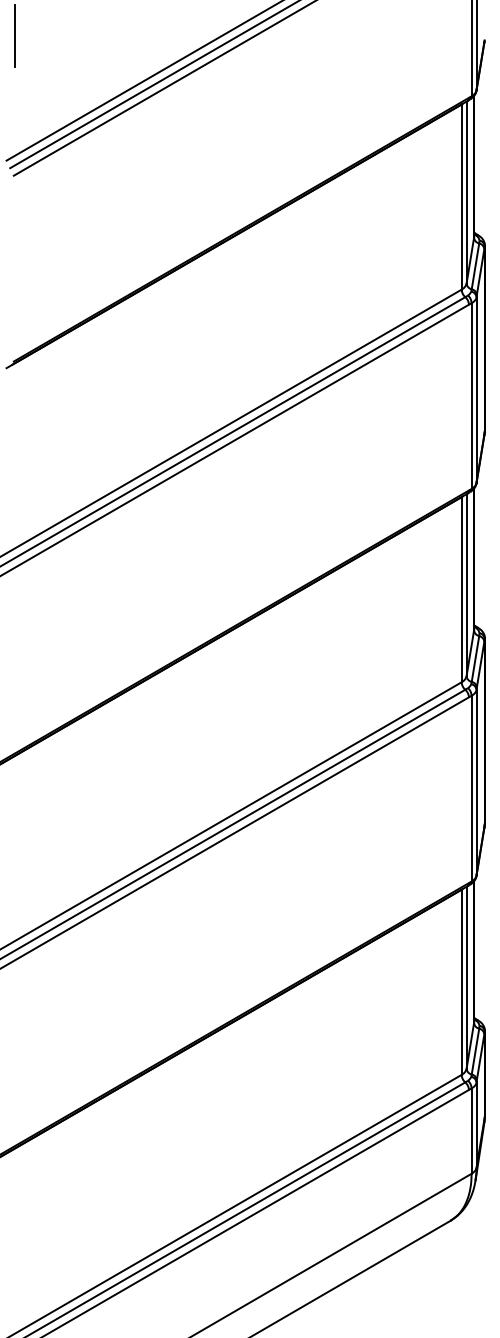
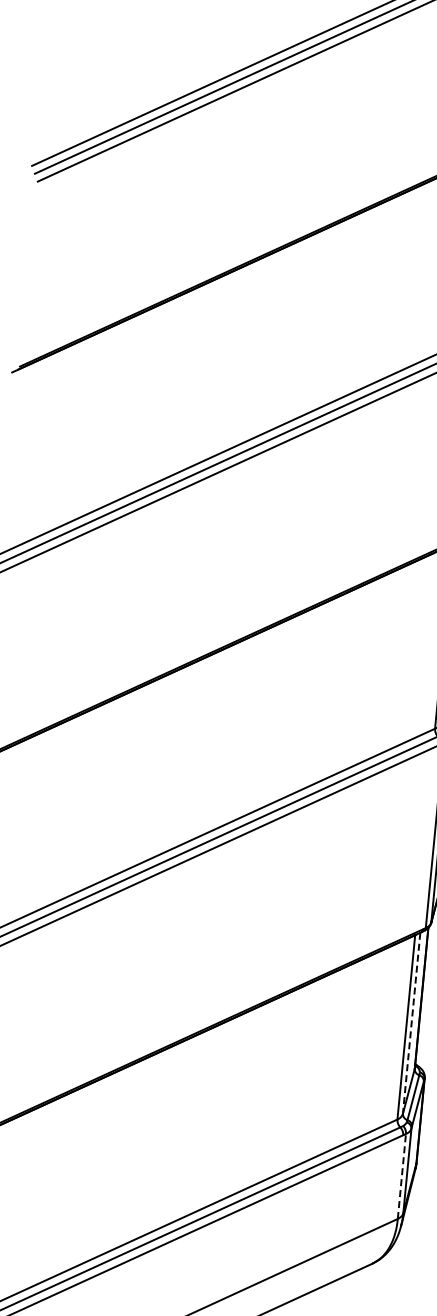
line: (15, 35) -> (52, 42), removed
line: (466, 977) -> (411, 1023), solid -> dashed
line: (471, 1131) -> (401, 1176), solid -> dashed

